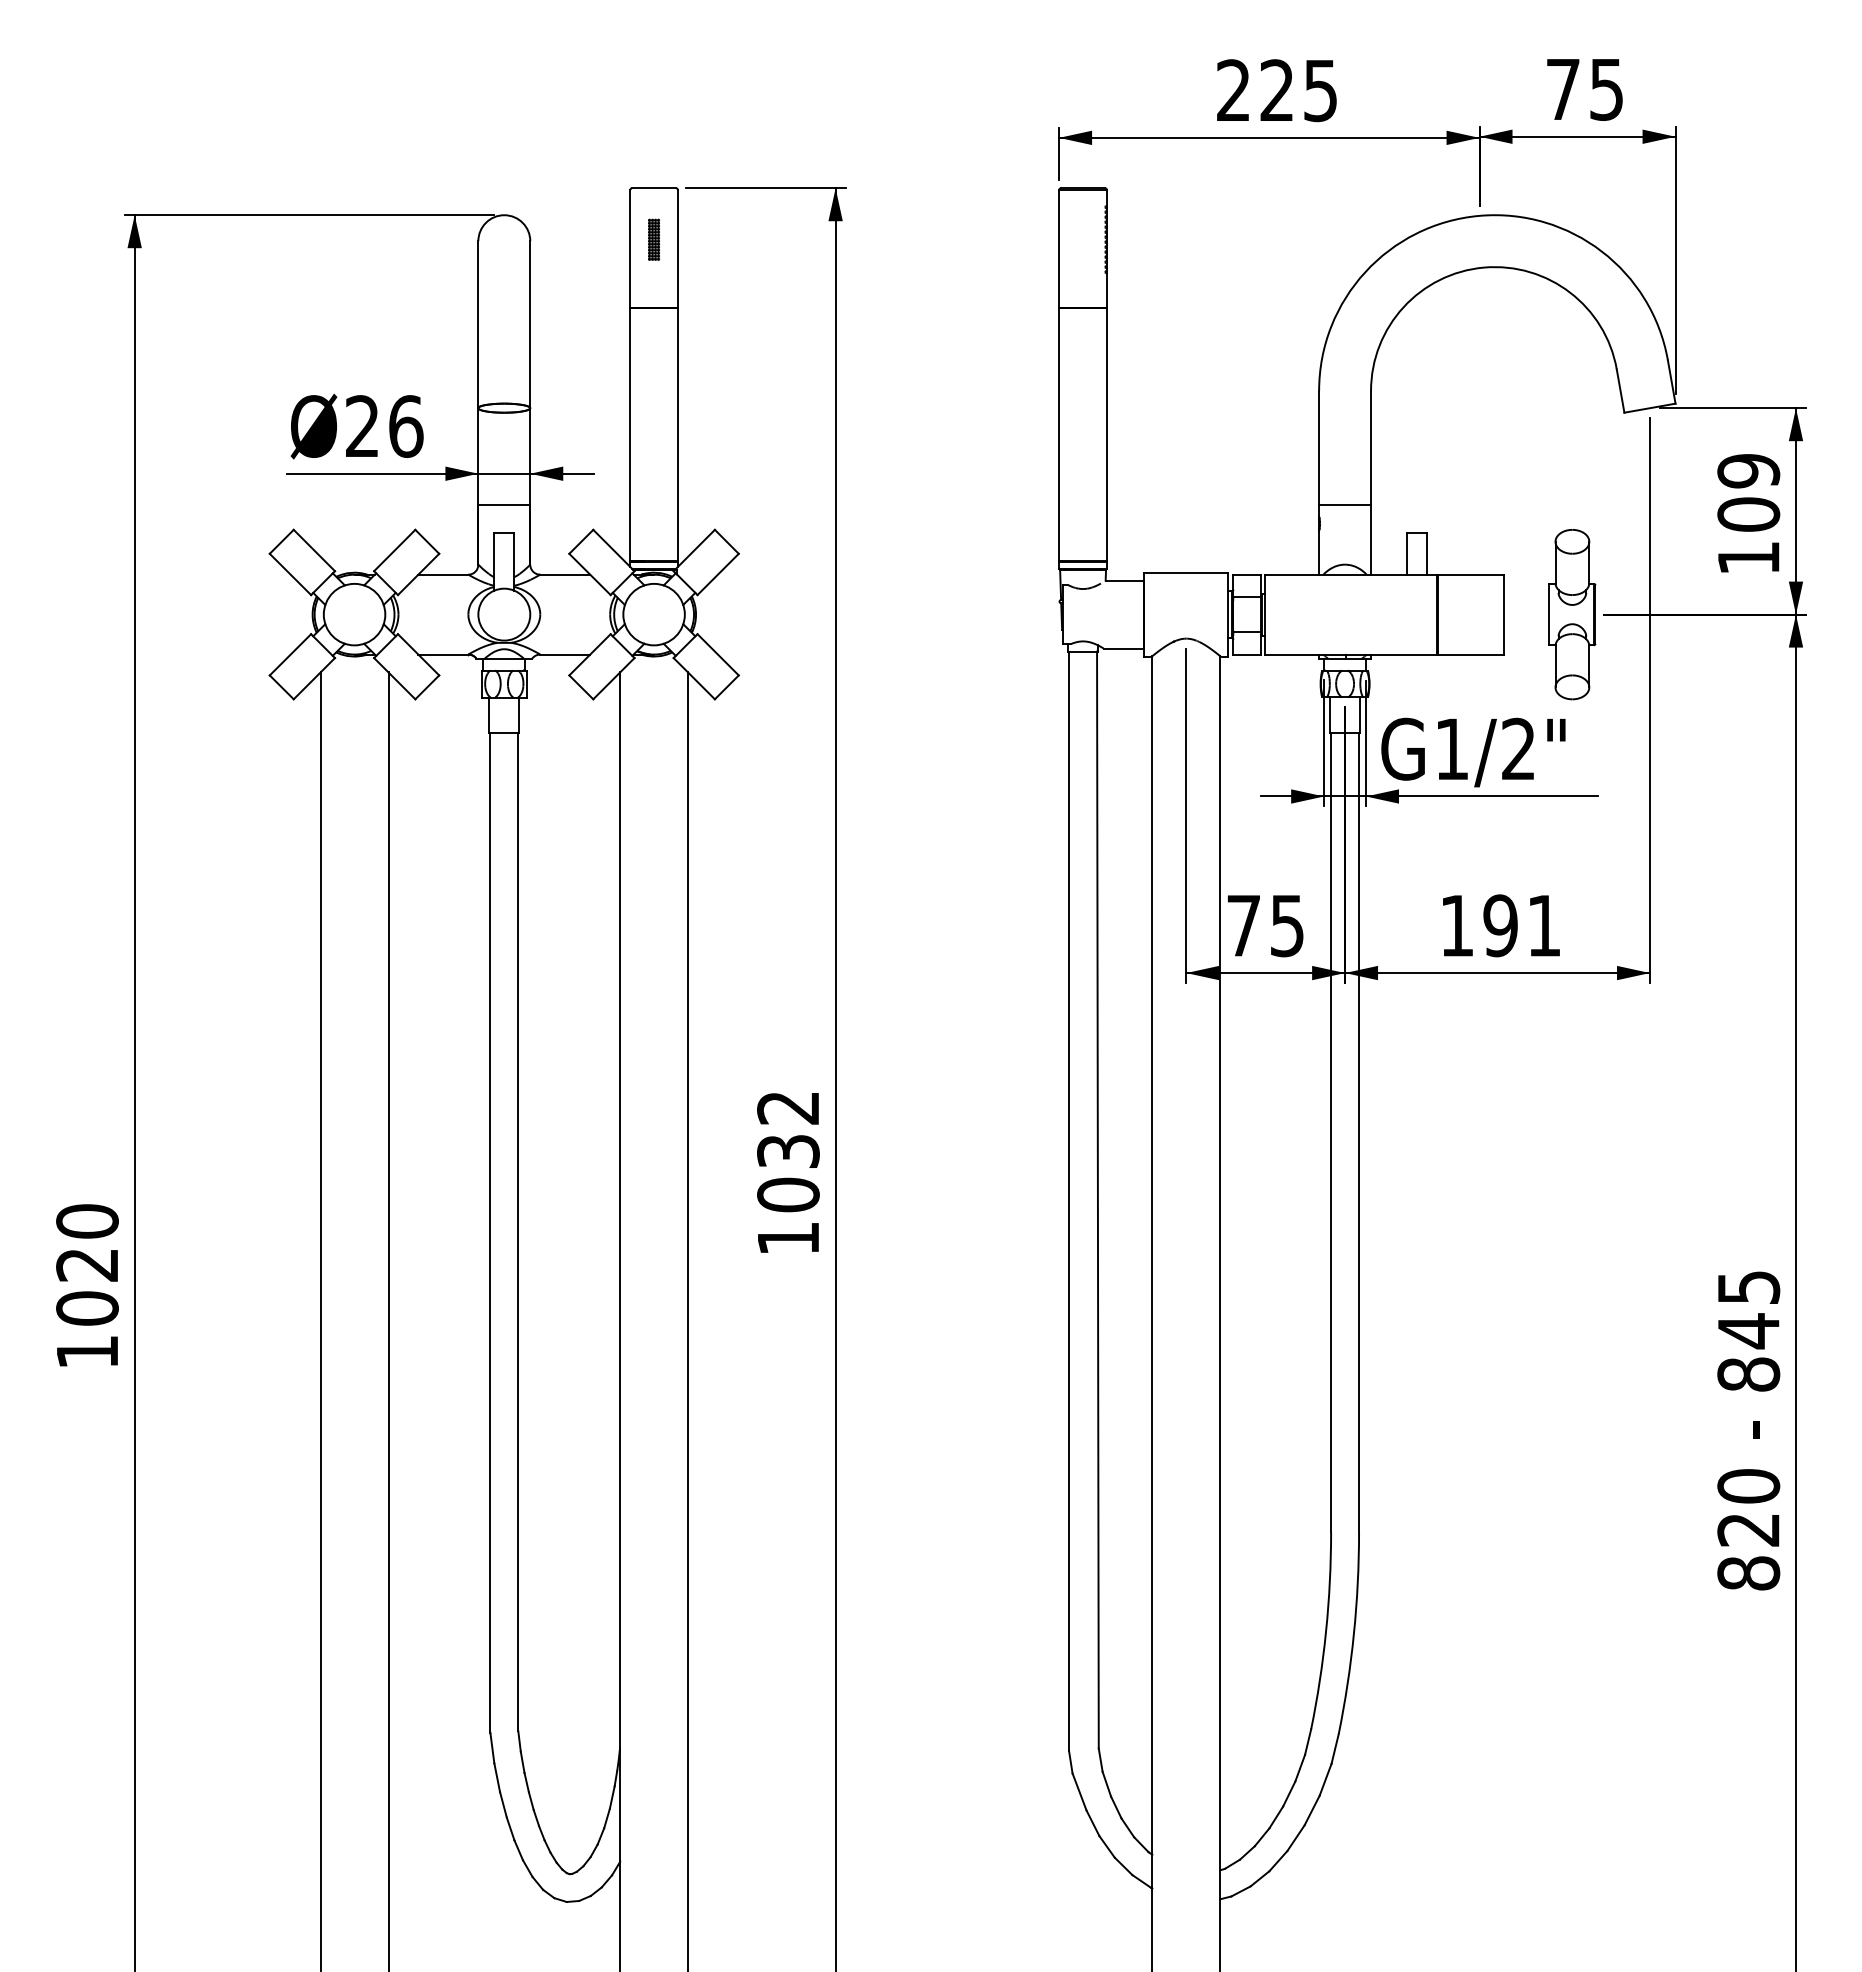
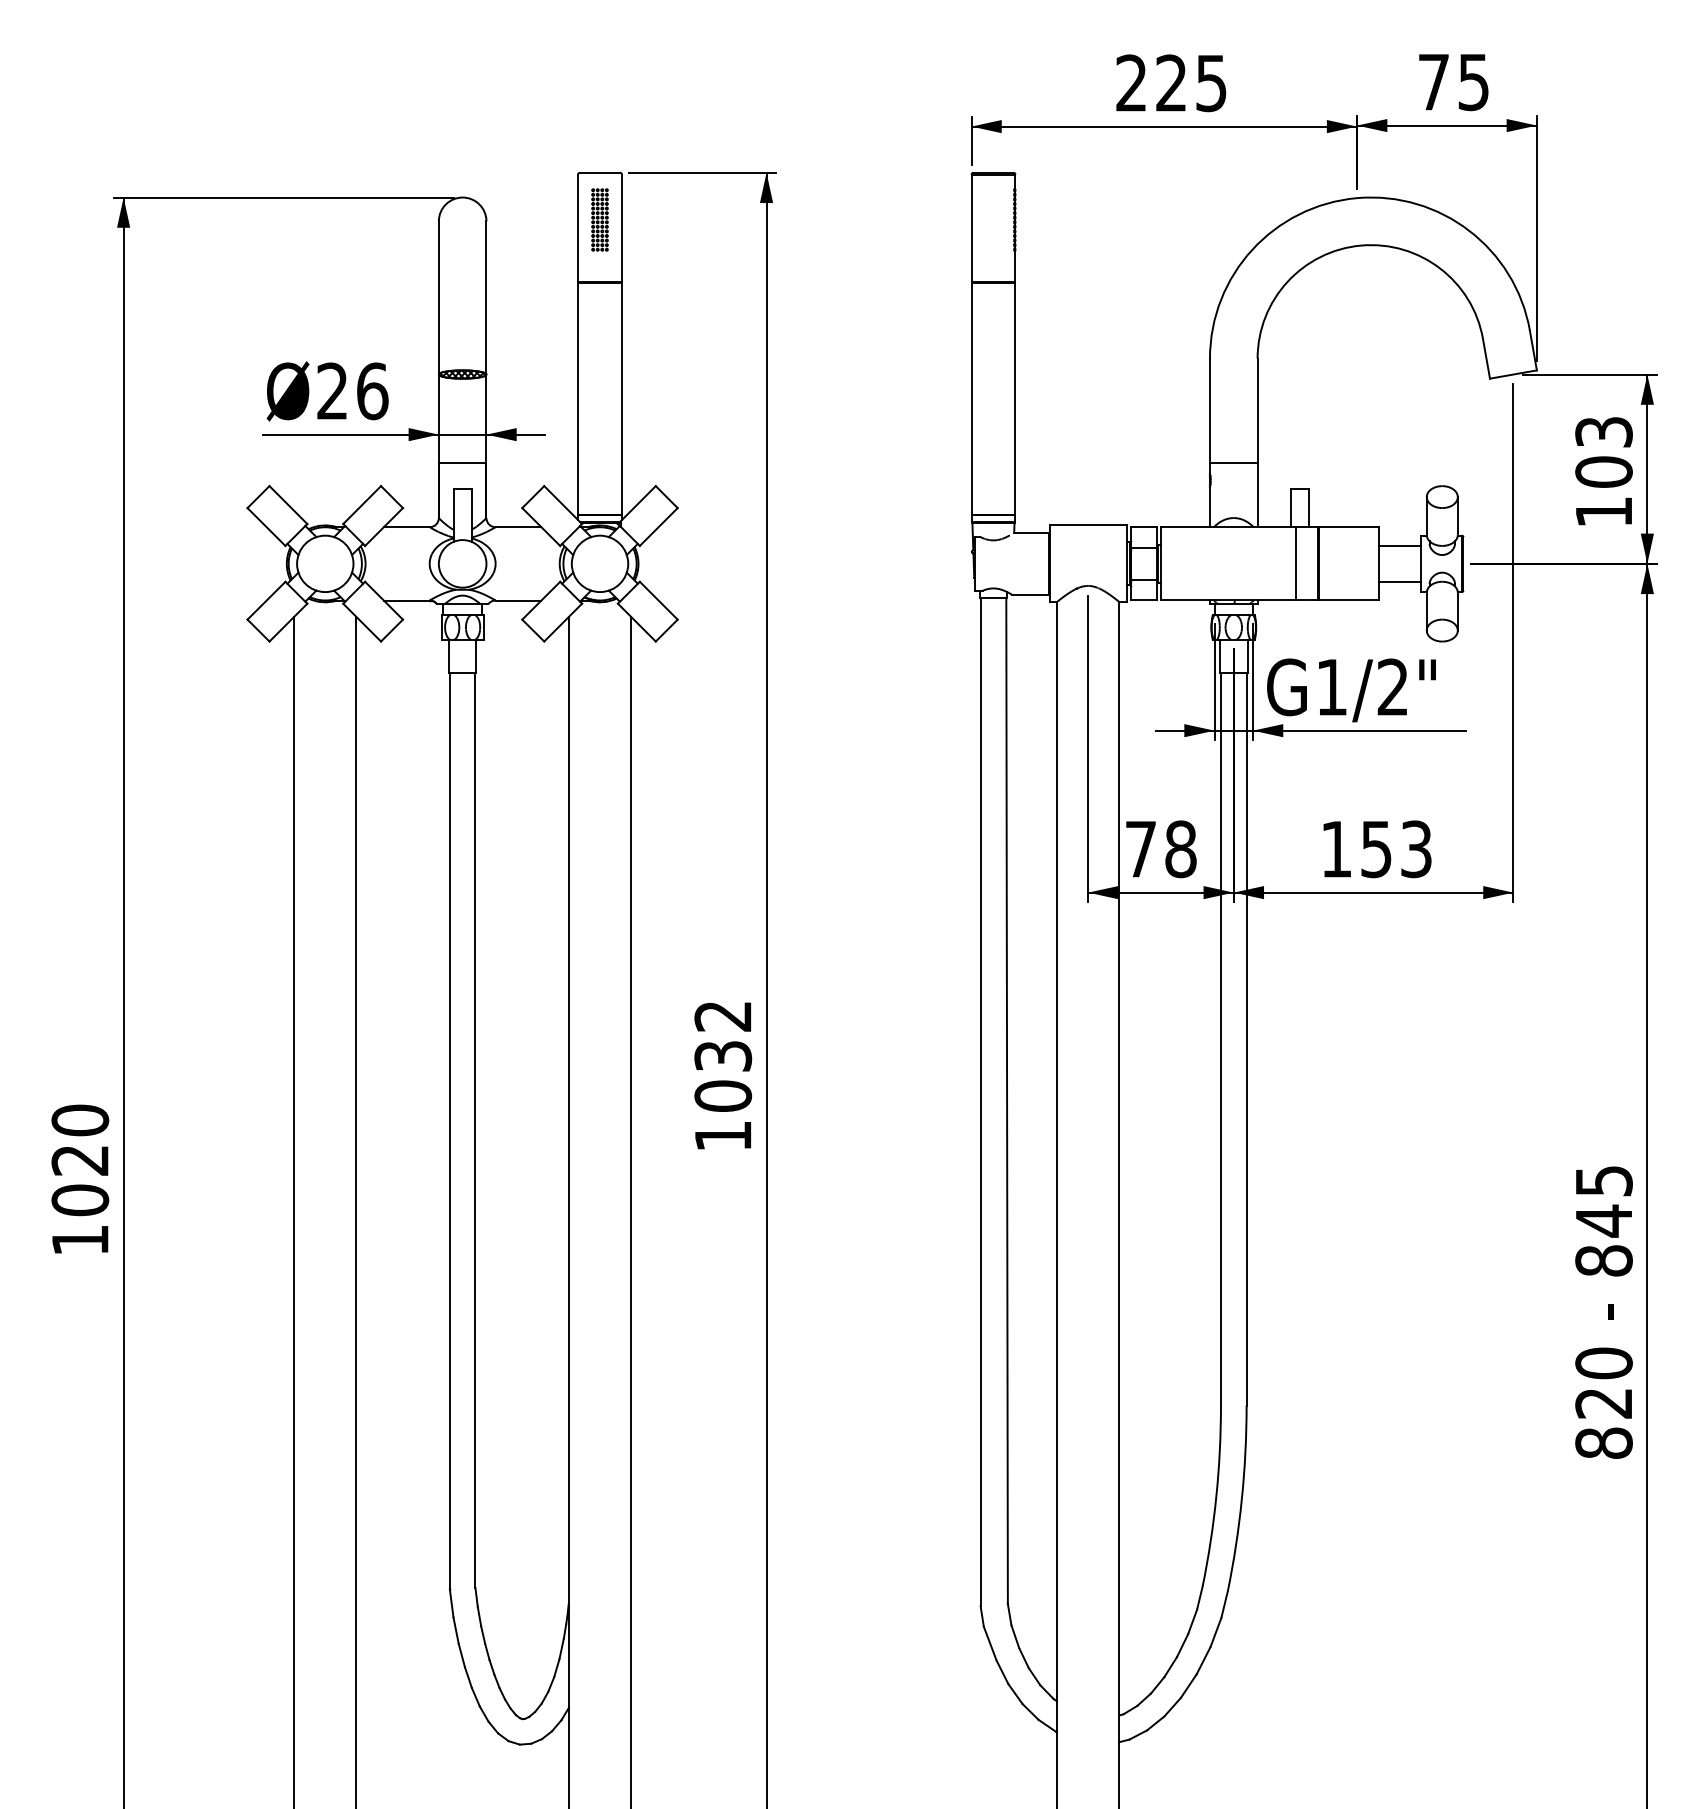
part: (653, 239) -> (599, 219), size x1.67
hatch: (503, 407) -> (461, 373), added
text: (1748, 471) -> (1603, 432), 109 -> 103
line: (1526, 594) -> (1400, 545), added
line: (1412, 614) -> (1295, 563), added
line: (1526, 634) -> (1400, 582), added
text: (1287, 925) -> (1180, 849), 75 -> 78
text: (1521, 925) -> (1395, 849), 191 -> 153

